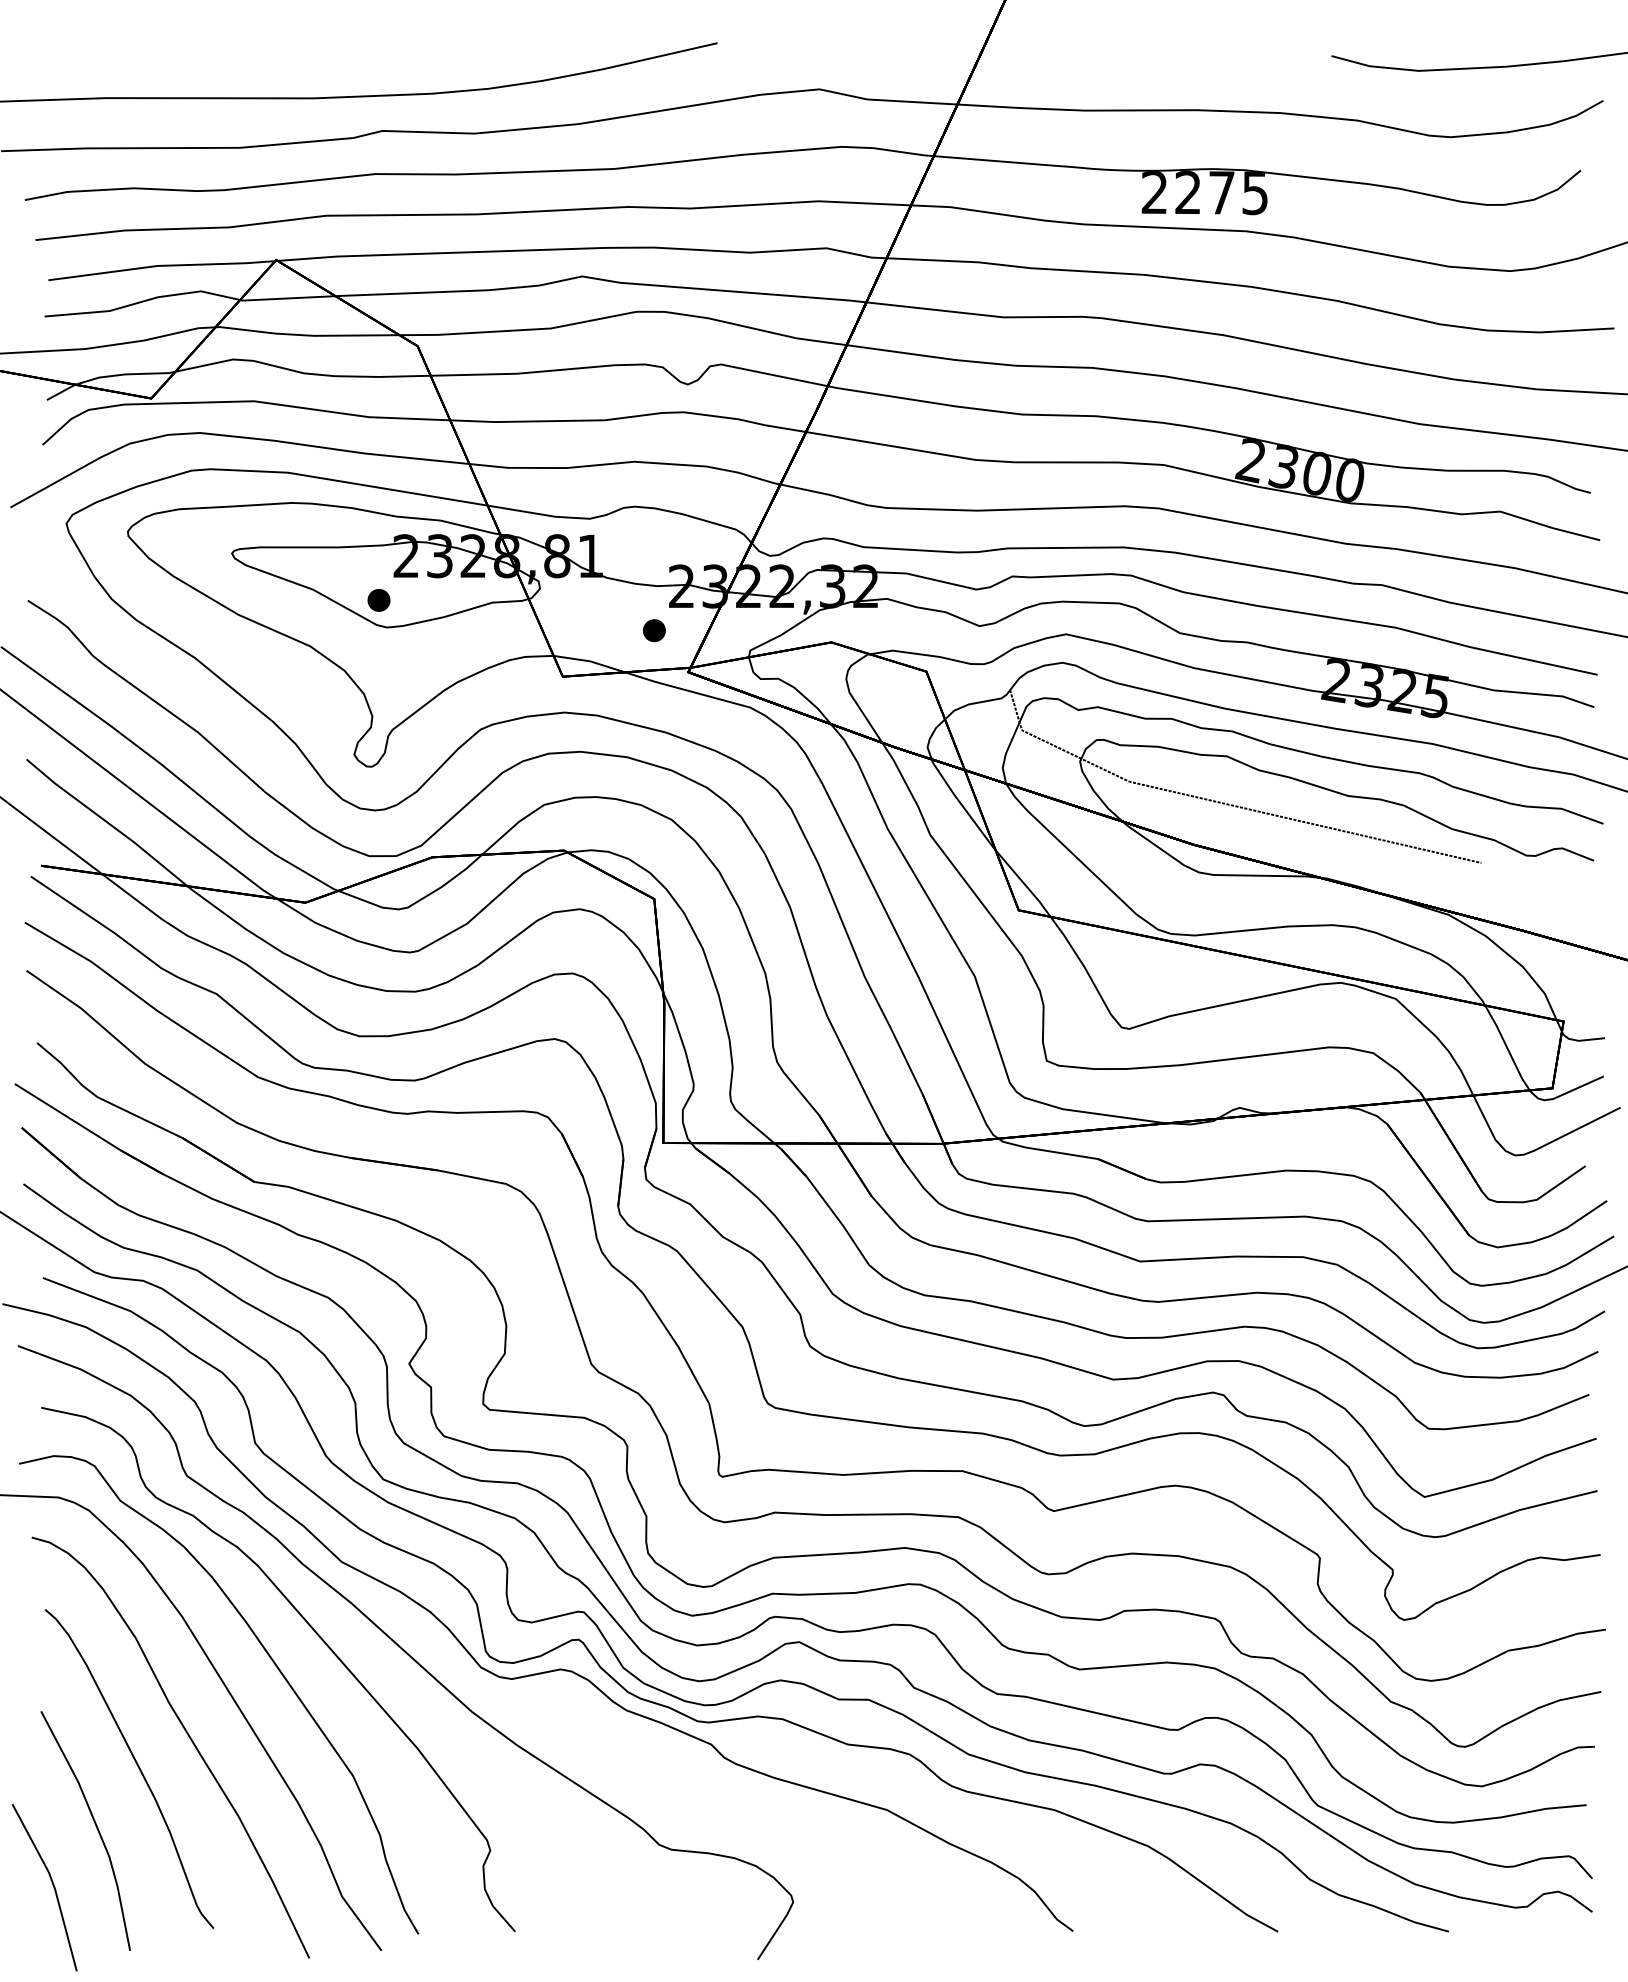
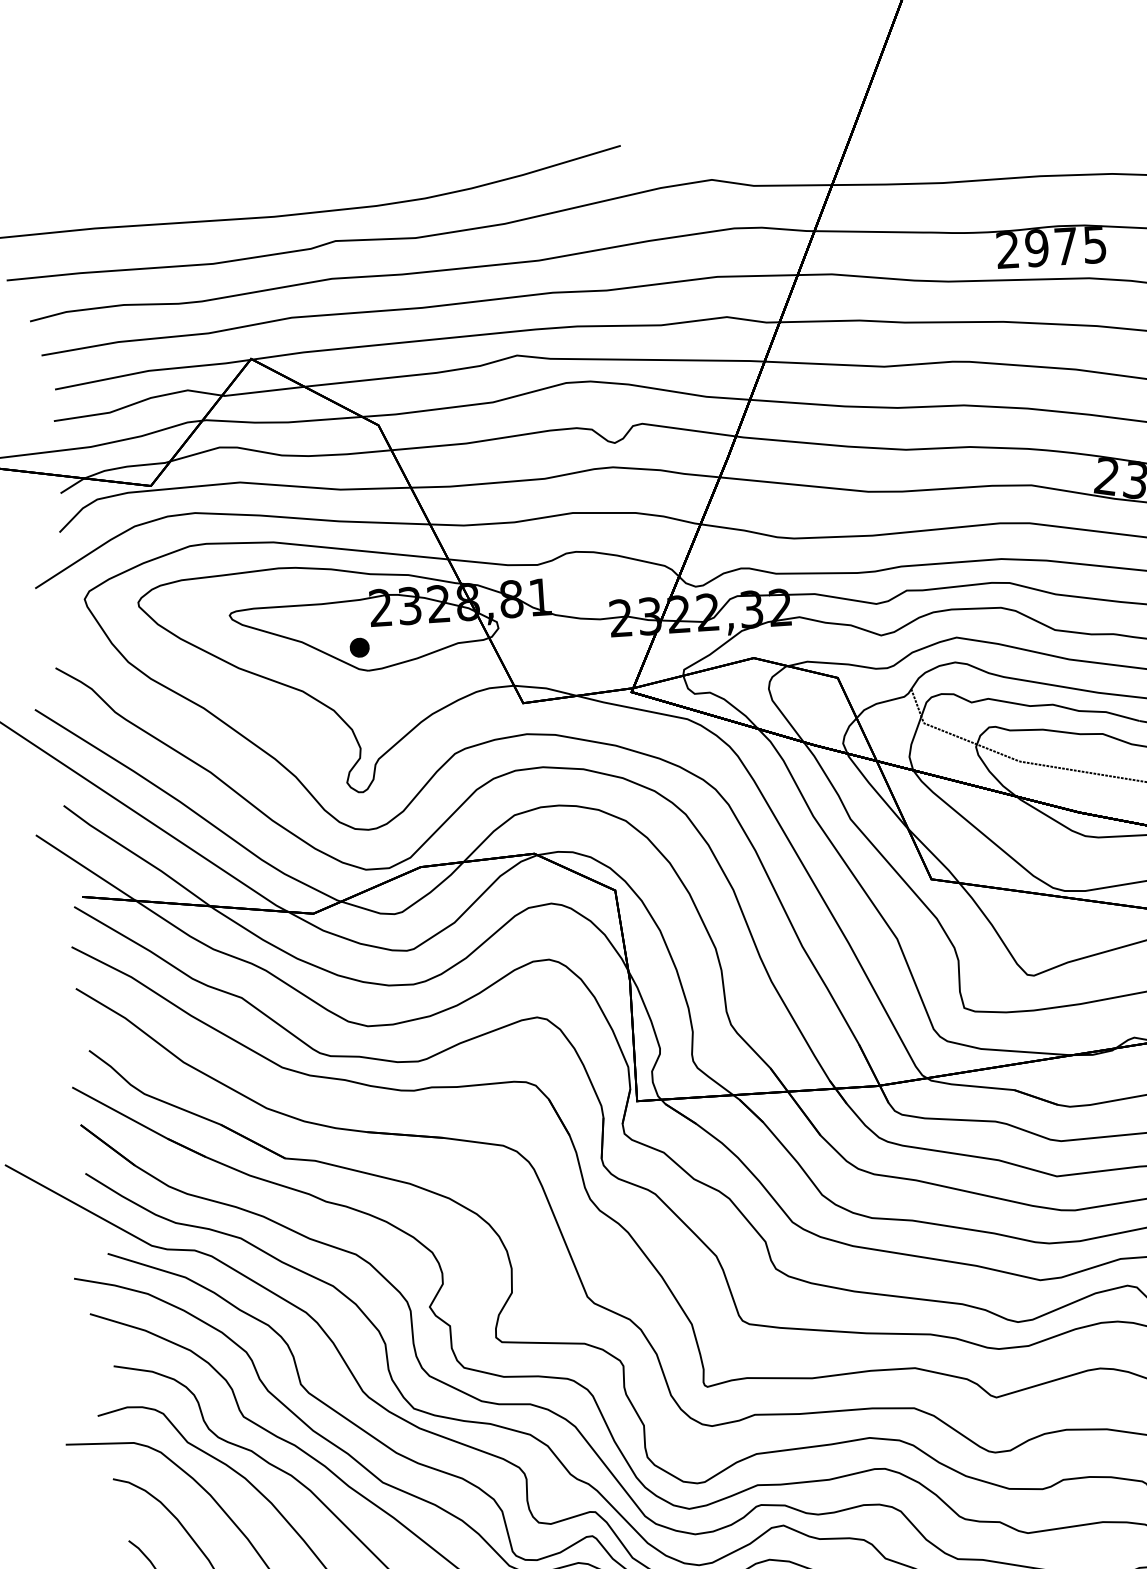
text: (1188, 192) -> (1037, 247), 2275 -> 2975
part: (654, 630) -> (599, 657), removed

